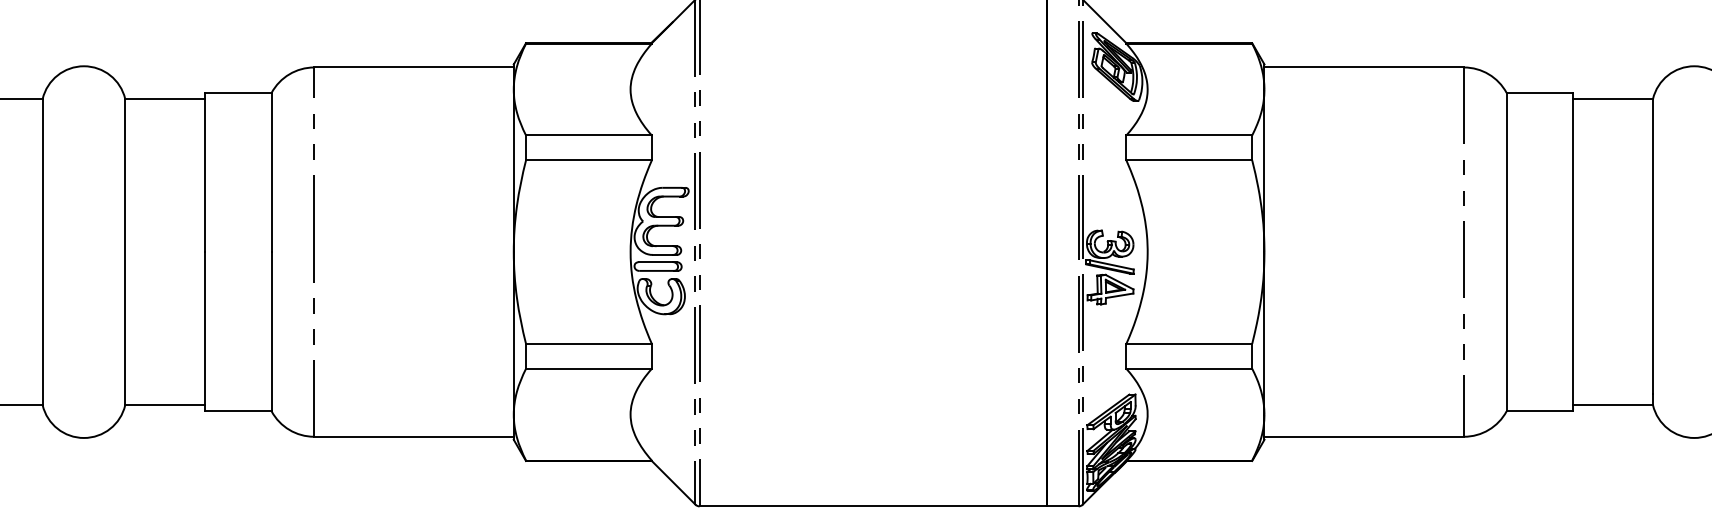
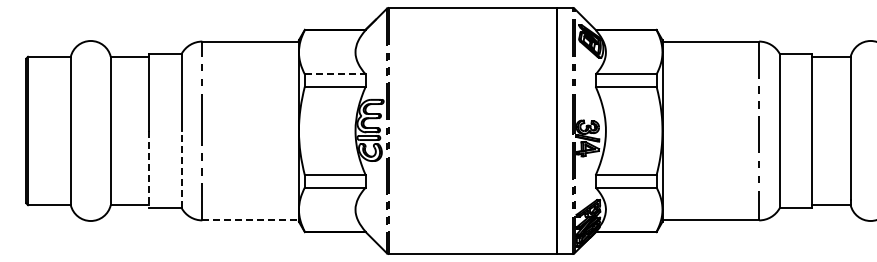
line: (589, 135) -> (335, 74), solid -> dashed
line: (205, 331) -> (149, 169), solid -> dashed
line: (271, 331) -> (181, 169), solid -> dashed
line: (415, 436) -> (251, 220), solid -> dashed

